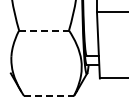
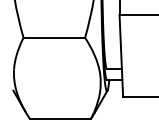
line: (44, 30) -> (54, 37), dashed -> solid
line: (49, 96) -> (61, 119), dashed -> solid

